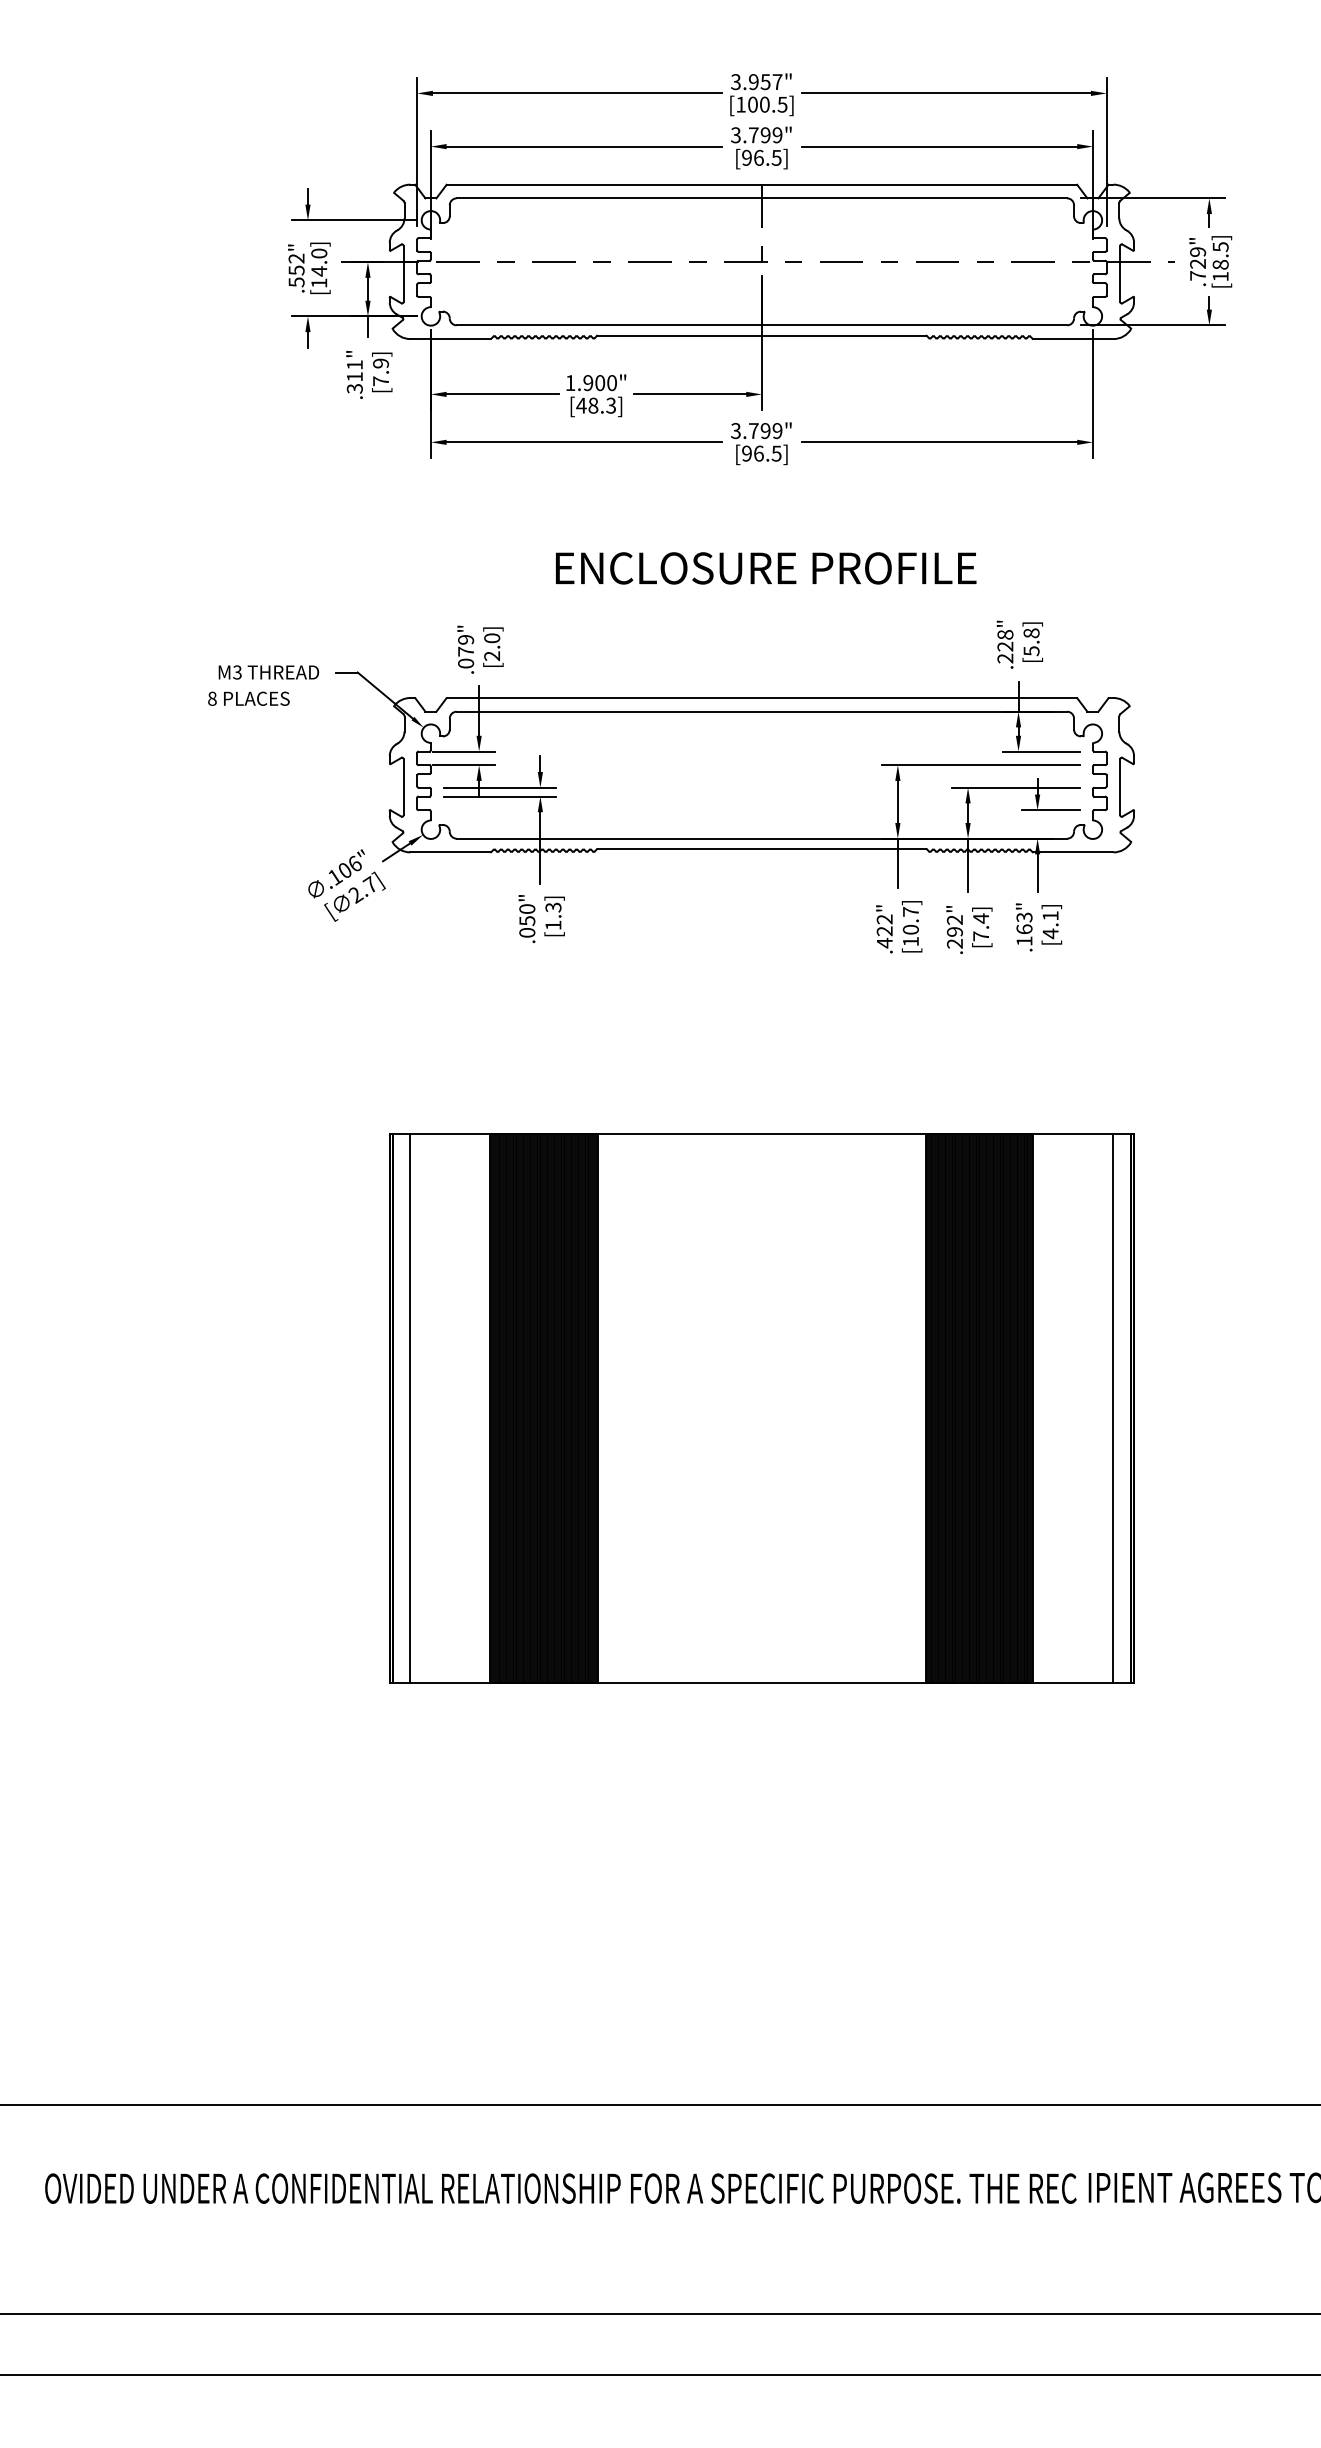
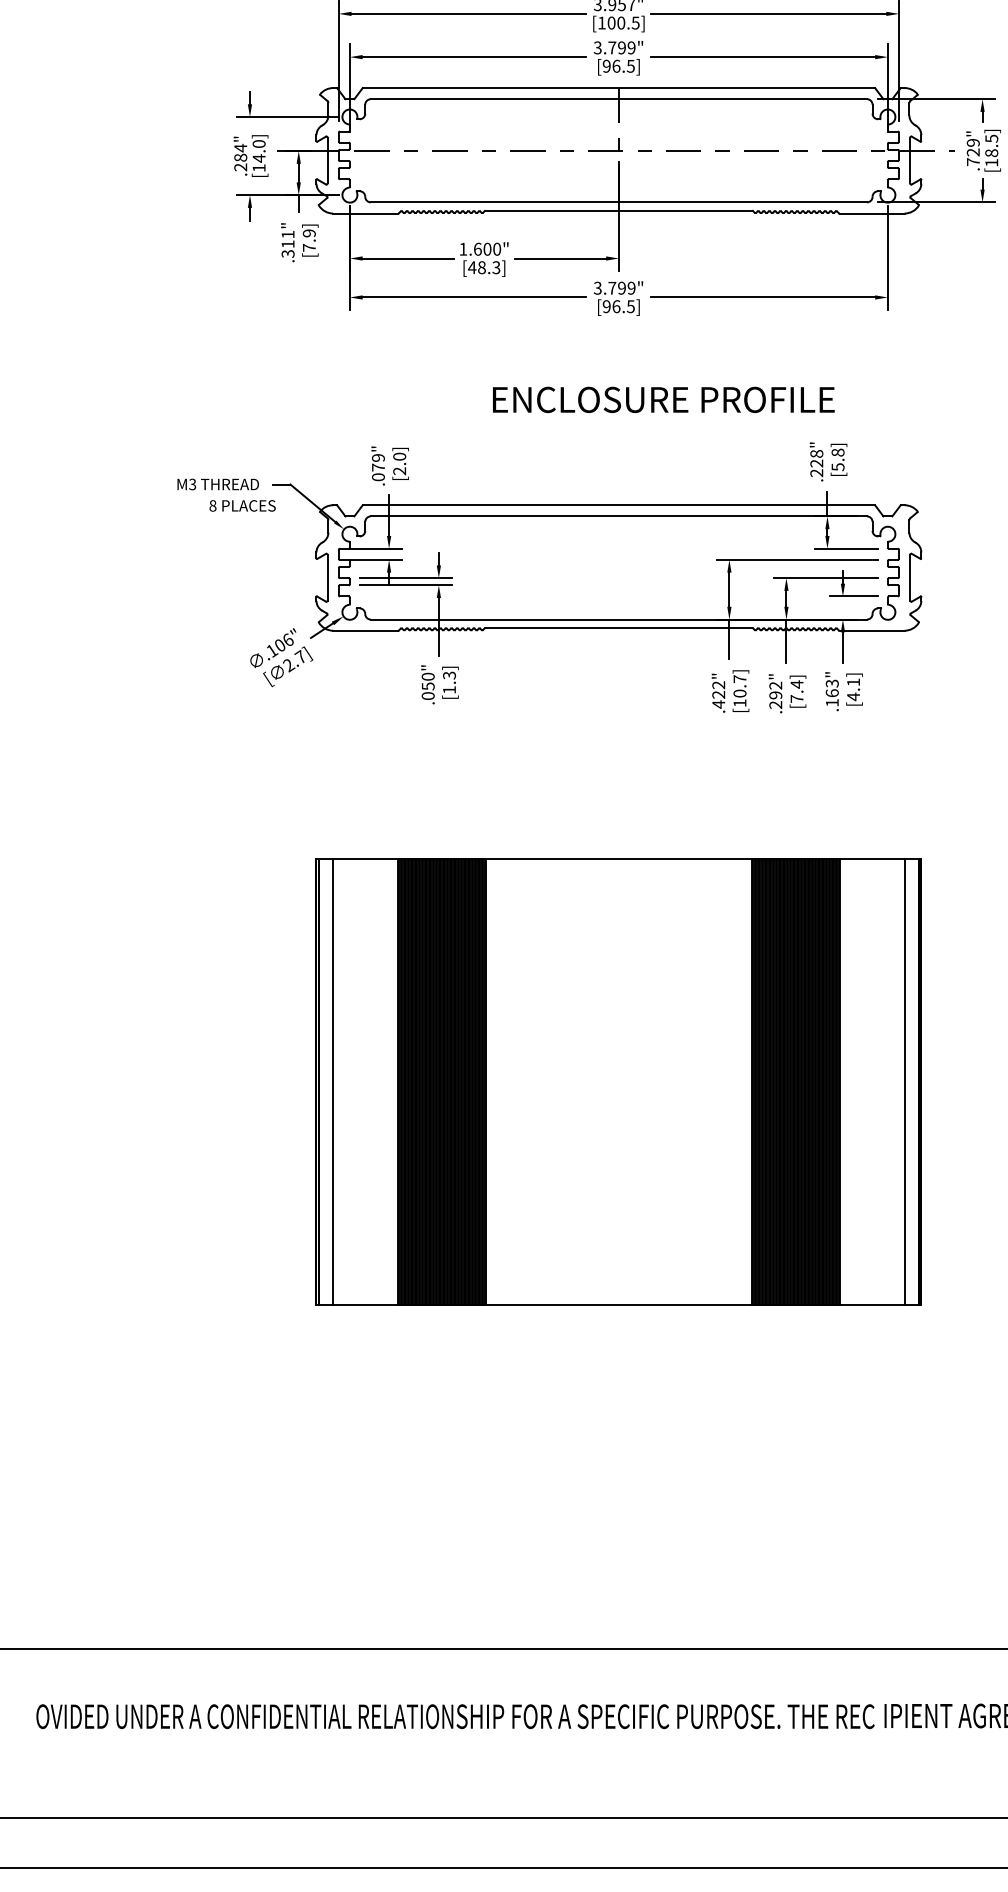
text: (296, 270) -> (240, 157), .552" -> .284"
text: (588, 383) -> (477, 249), 1.900" -> 1.600"
text: (766, 568) -> (664, 399), moved
text: (248, 698) -> (242, 505), moved

